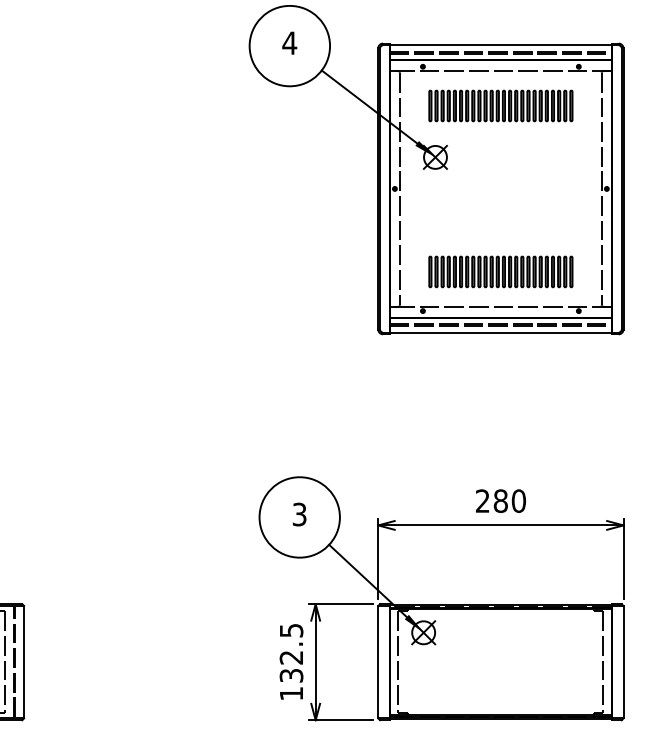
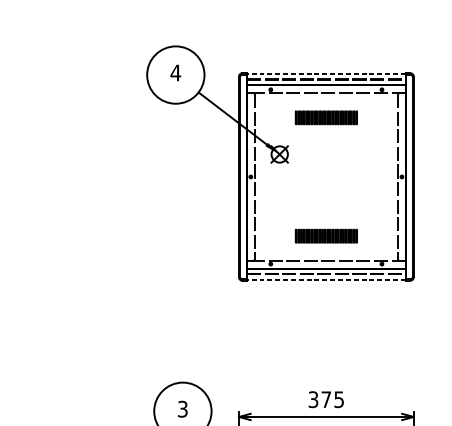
line: (500, 44) -> (326, 73), solid -> dashed
part: (500, 105) -> (326, 117), size x0.6
part: (500, 271) -> (326, 235), size x0.6
line: (500, 333) -> (326, 280), solid -> dashed
text: (501, 501) -> (326, 399), 280 -> 375

